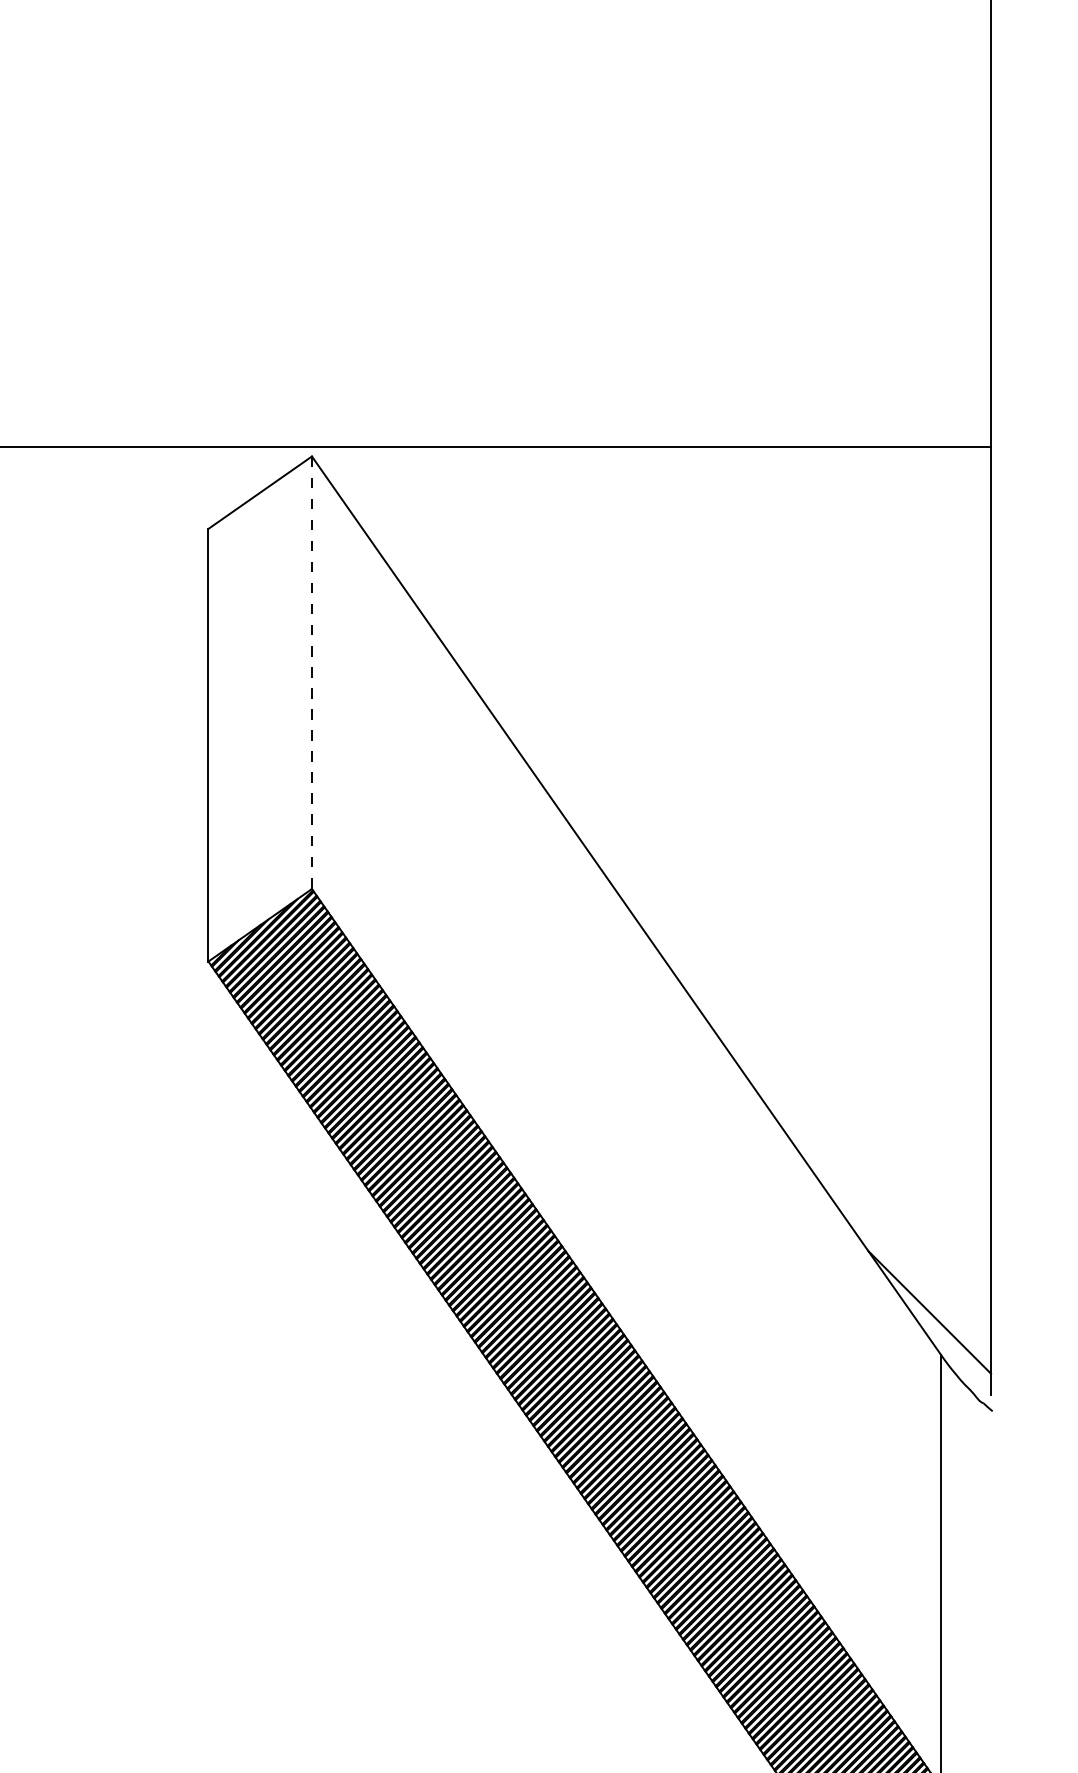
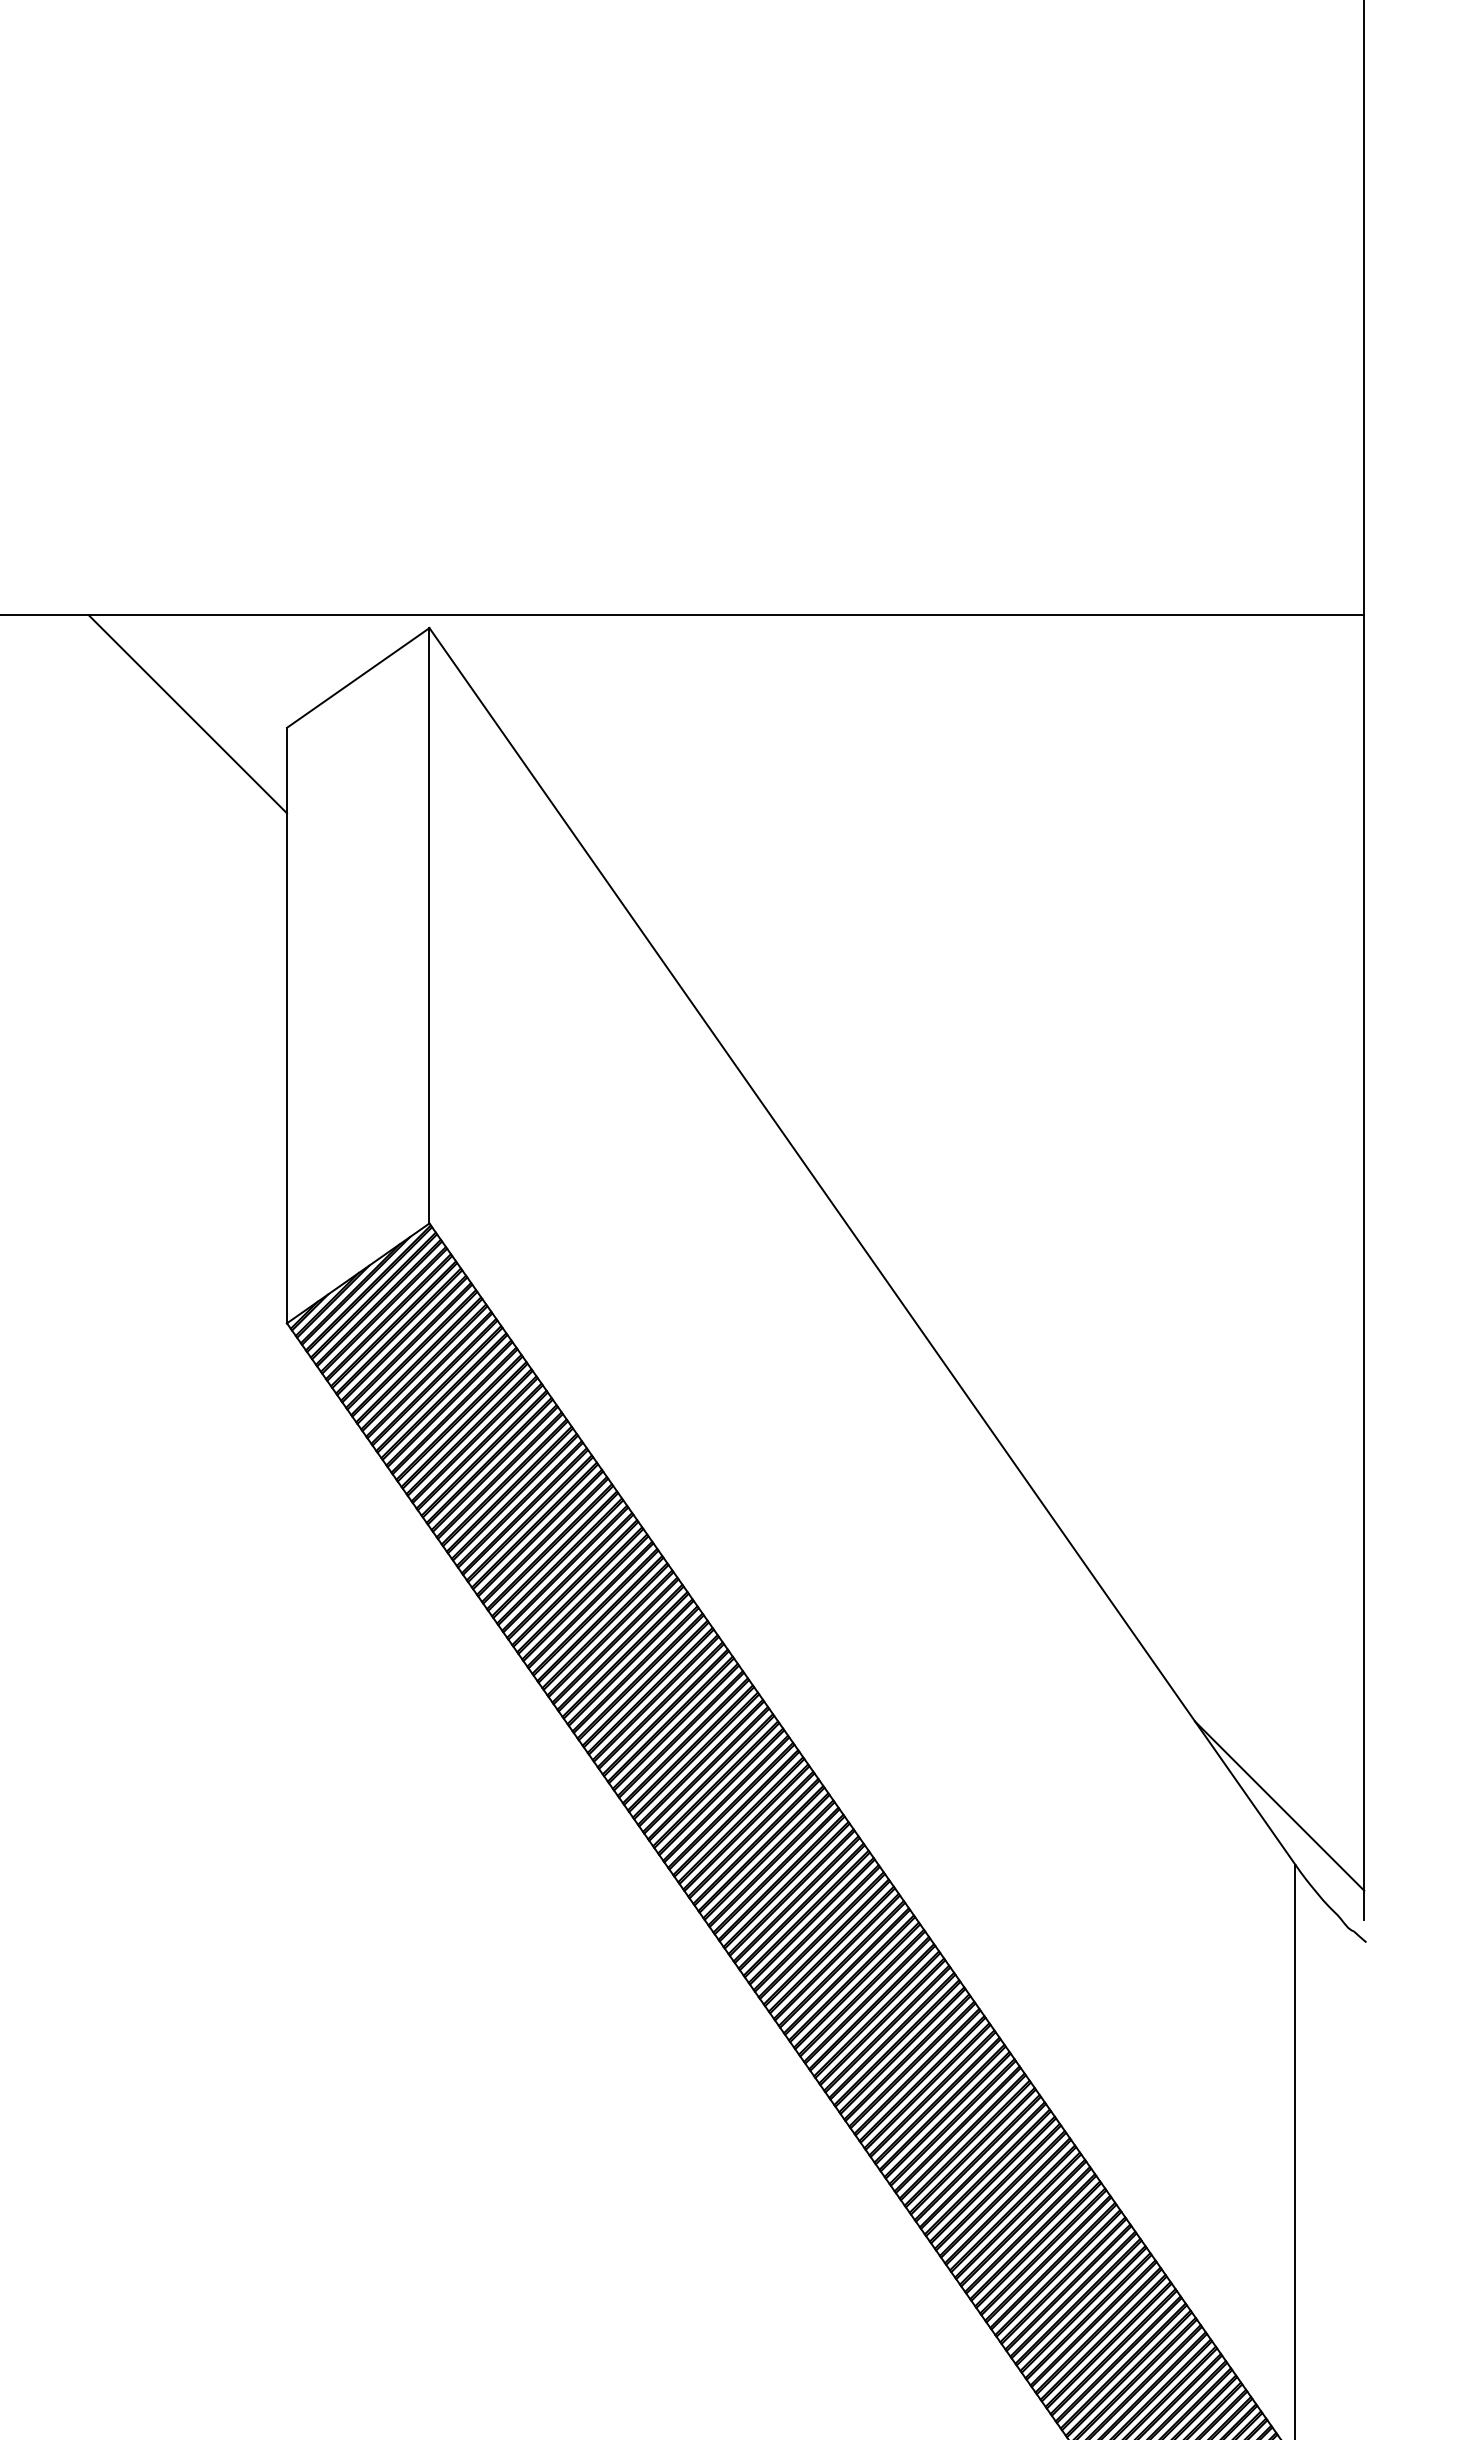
line: (136, 519) -> (187, 714), added
line: (311, 672) -> (429, 925), dashed -> solid

